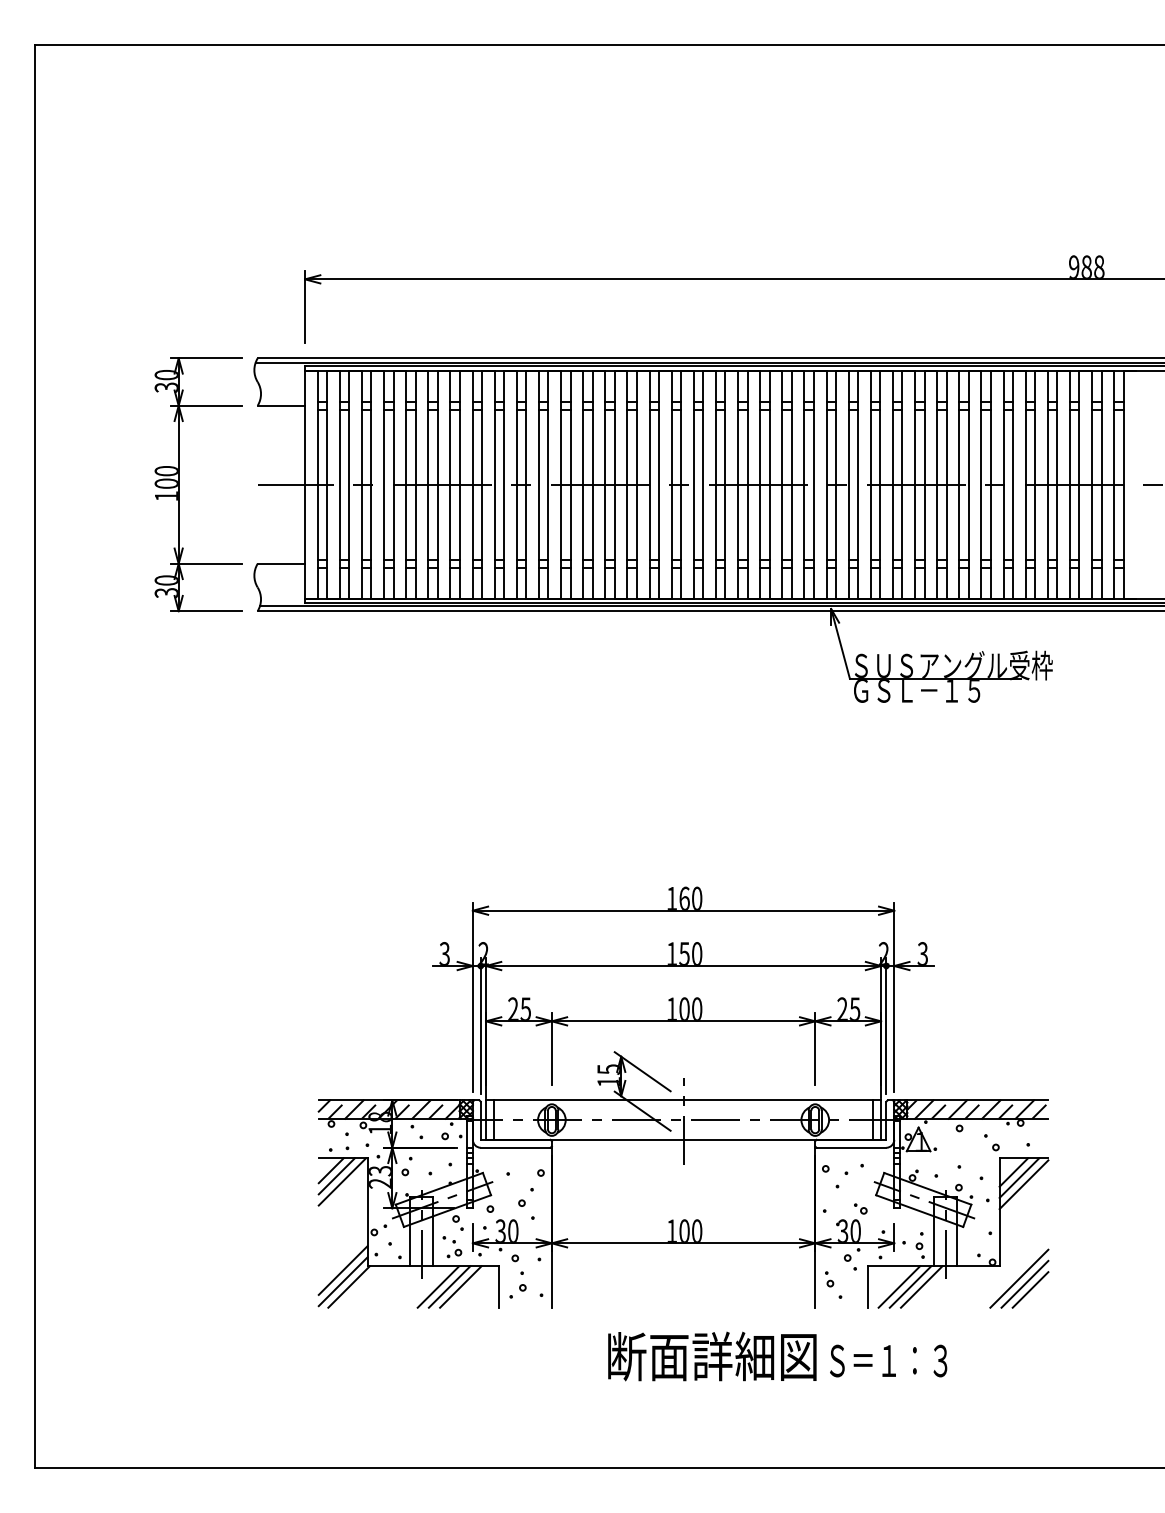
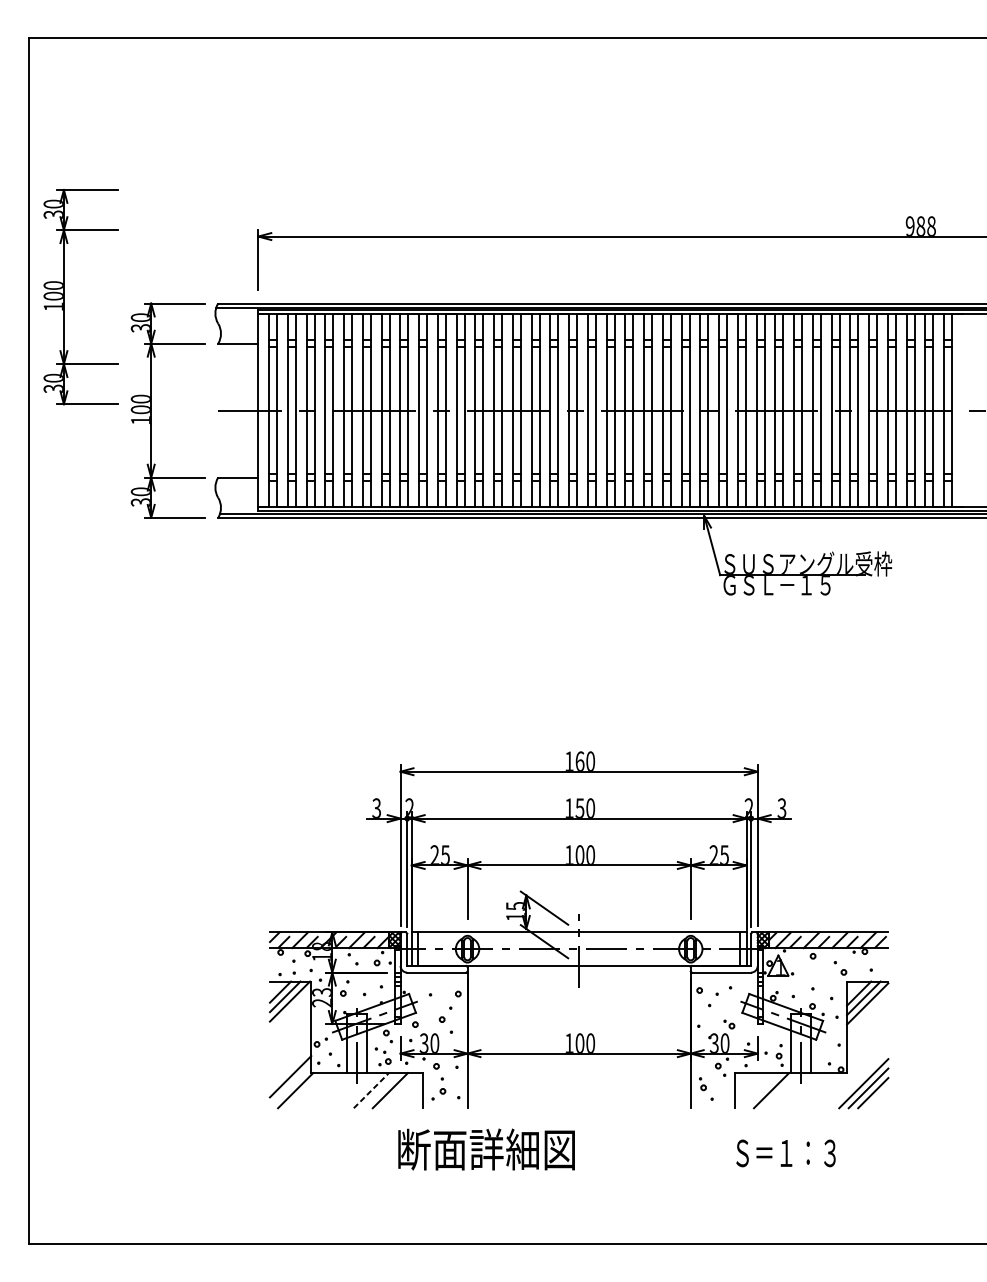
part: (76, 350) -> (64, 296), added
line: (342, 1281) -> (290, 1085), removed
line: (438, 1286) -> (371, 1090), solid -> dashed
line: (449, 1286) -> (380, 1090), removed
line: (899, 1286) -> (762, 1090), removed
line: (921, 1286) -> (780, 1090), removed
text: (712, 1356) -> (486, 1149), moved
text: (888, 1360) -> (785, 1152), moved

